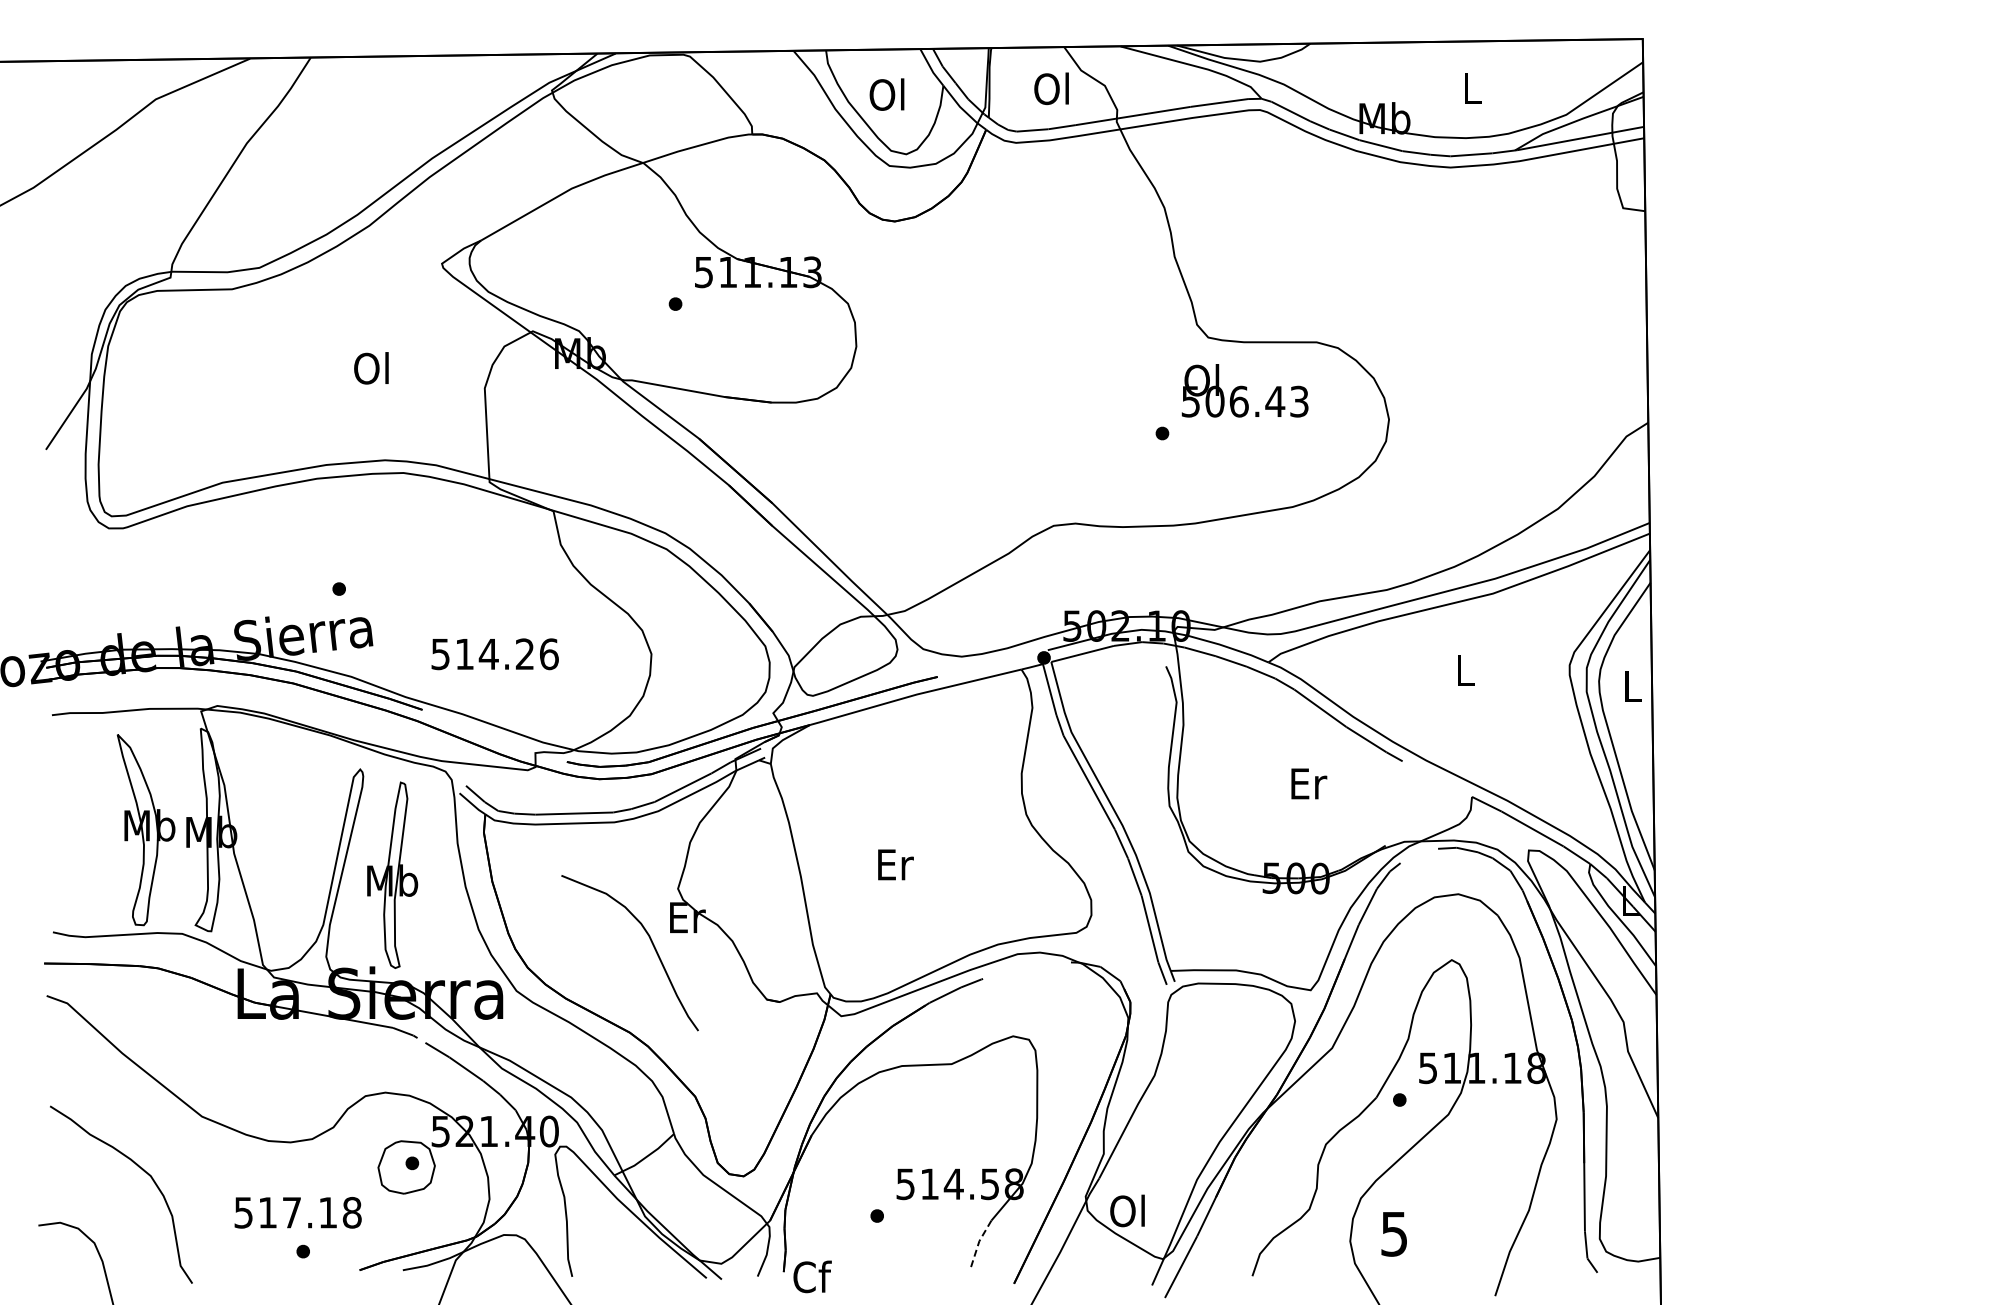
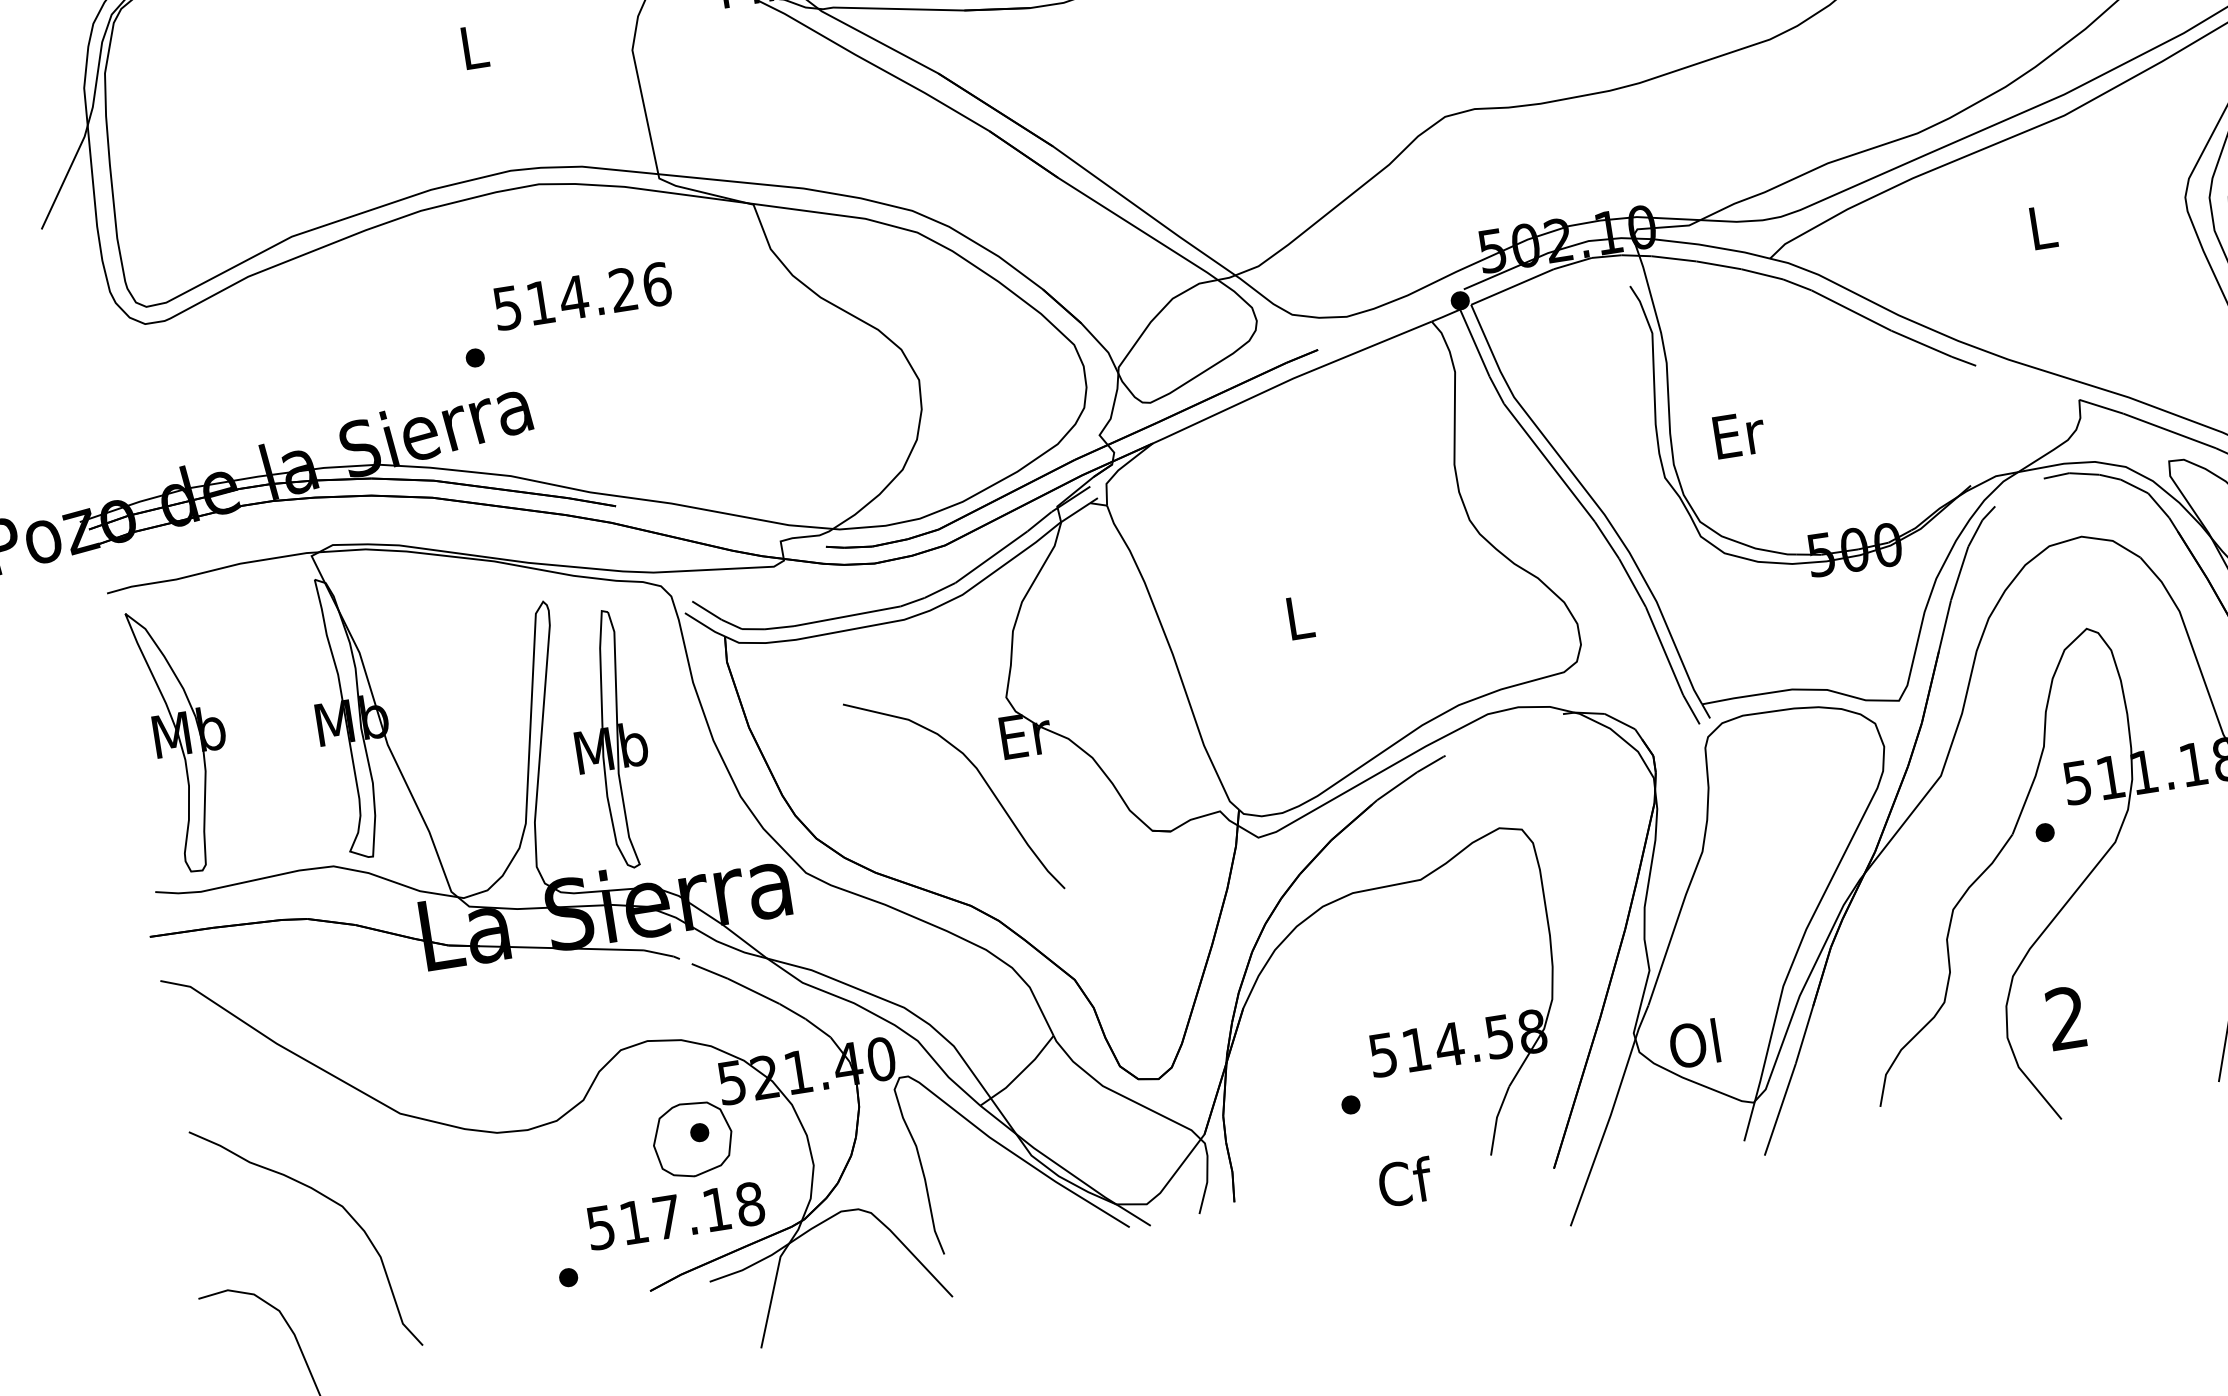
text: (371, 368) -> (472, 47), Ol -> L
text: (494, 654) -> (581, 296), moved
text: (1309, 783) -> (1739, 434), moved
part: (145, 830) -> (184, 739), moved
text: (895, 864) -> (1300, 617), Er -> L
text: (297, 1212) -> (674, 1215), moved
text: (1393, 1233) -> (2065, 1017), 5 -> 2
line: (978, 1243) -> (1496, 1120), dashed -> solid
text: (812, 1276) -> (1405, 1181), moved

